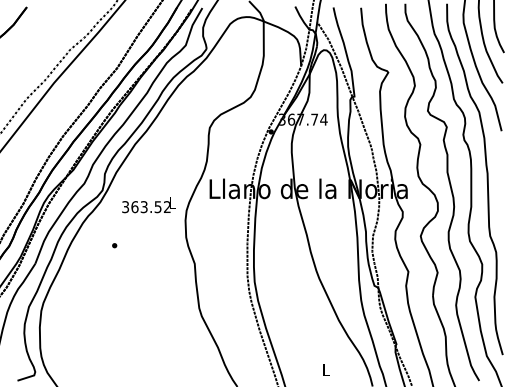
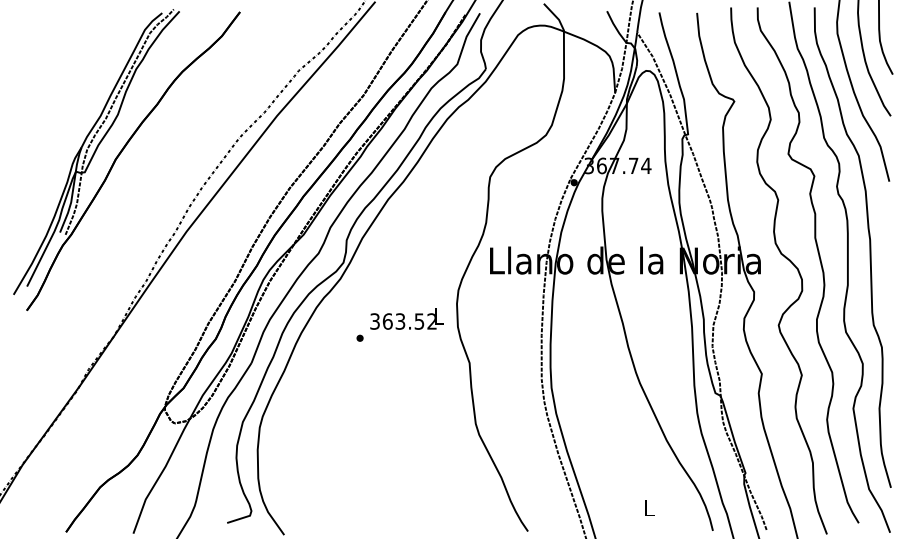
text: (148, 204) -> (406, 318), moved

